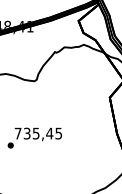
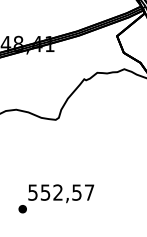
text: (38, 133) -> (61, 192), 735,45 -> 552,57

